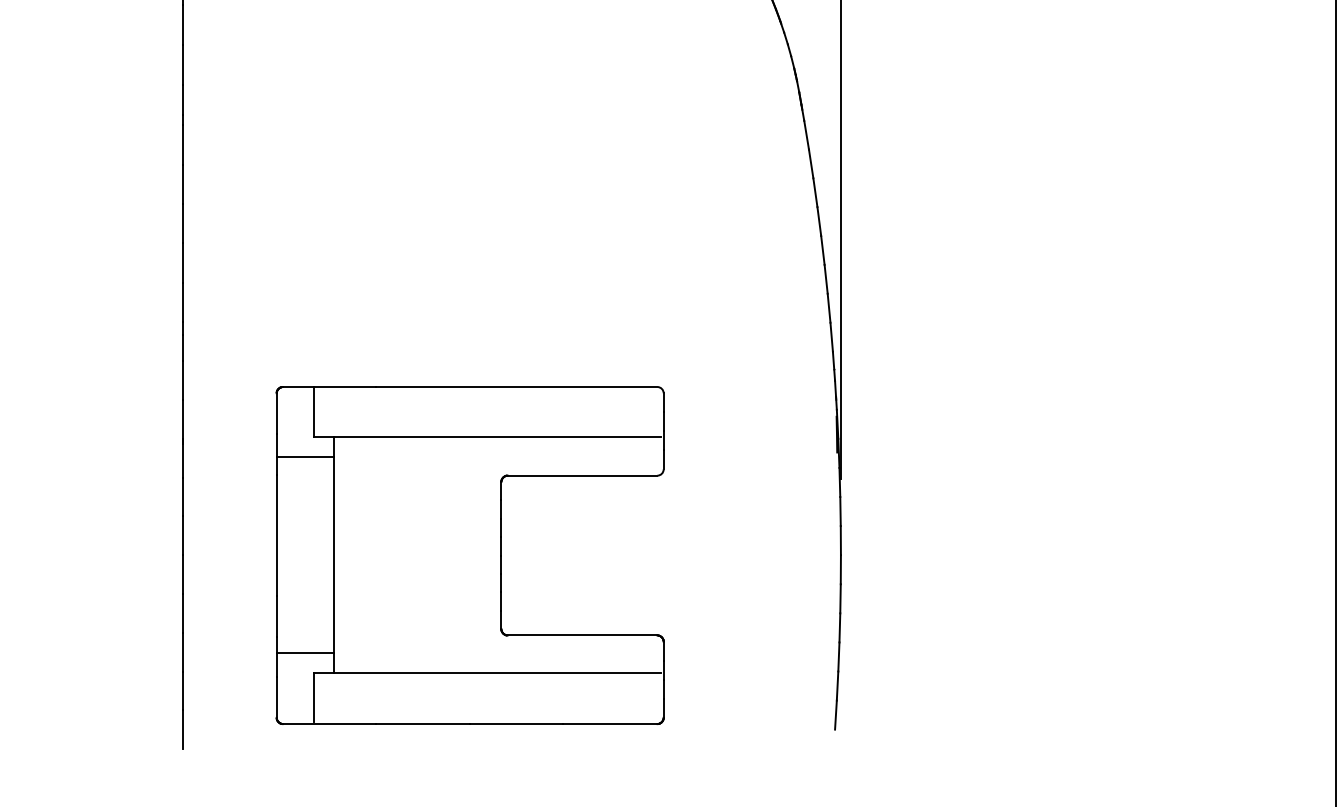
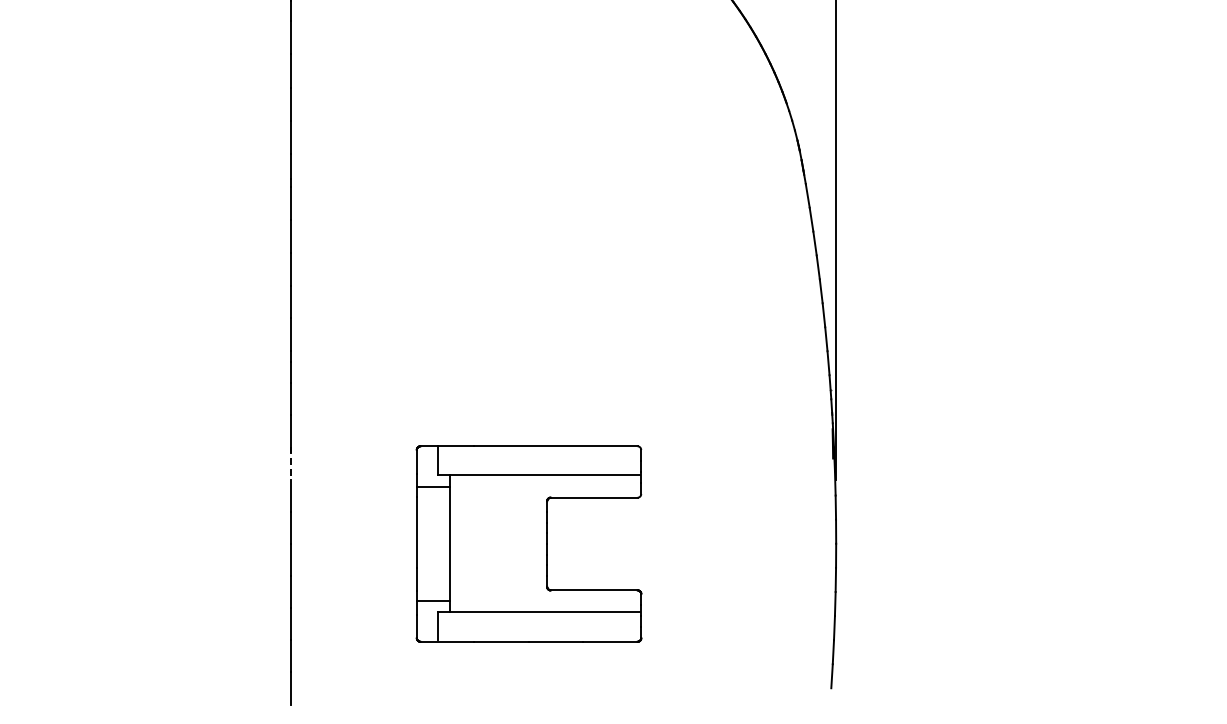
line: (183, 458) -> (291, 463), solid -> dashed
part: (469, 554) -> (528, 543), size x0.7

